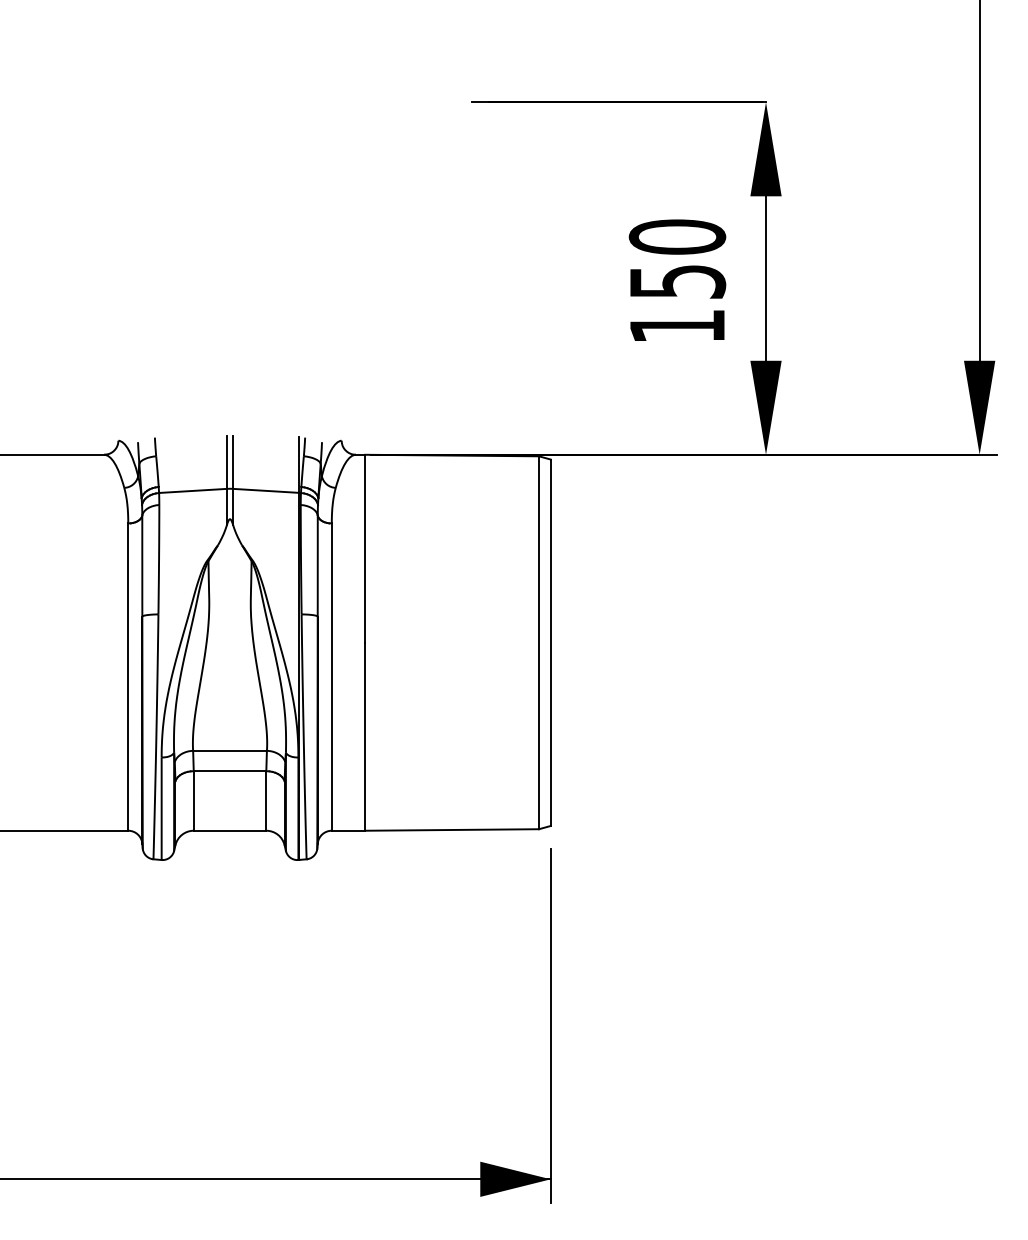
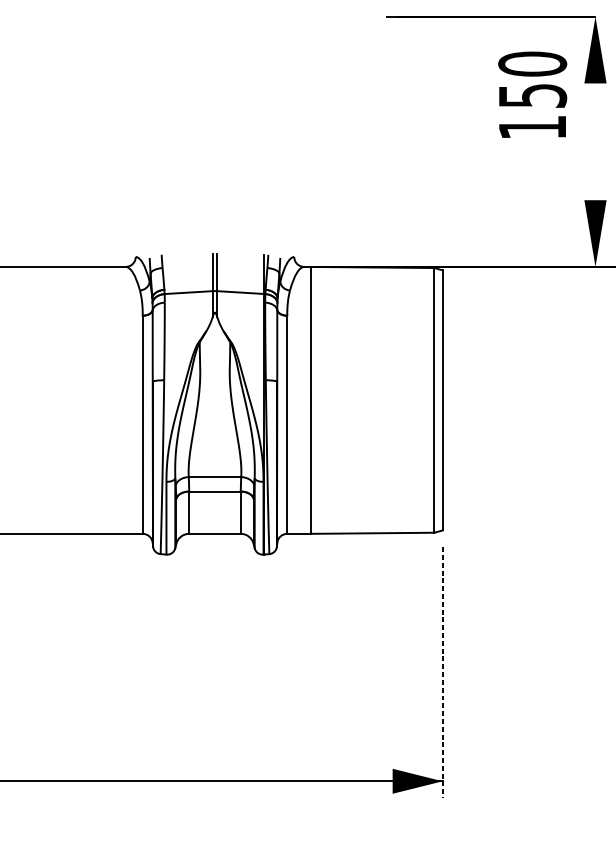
line: (766, 278) -> (595, 141), removed
text: (677, 279) -> (532, 94), moved
line: (550, 1026) -> (442, 672), solid -> dashed

